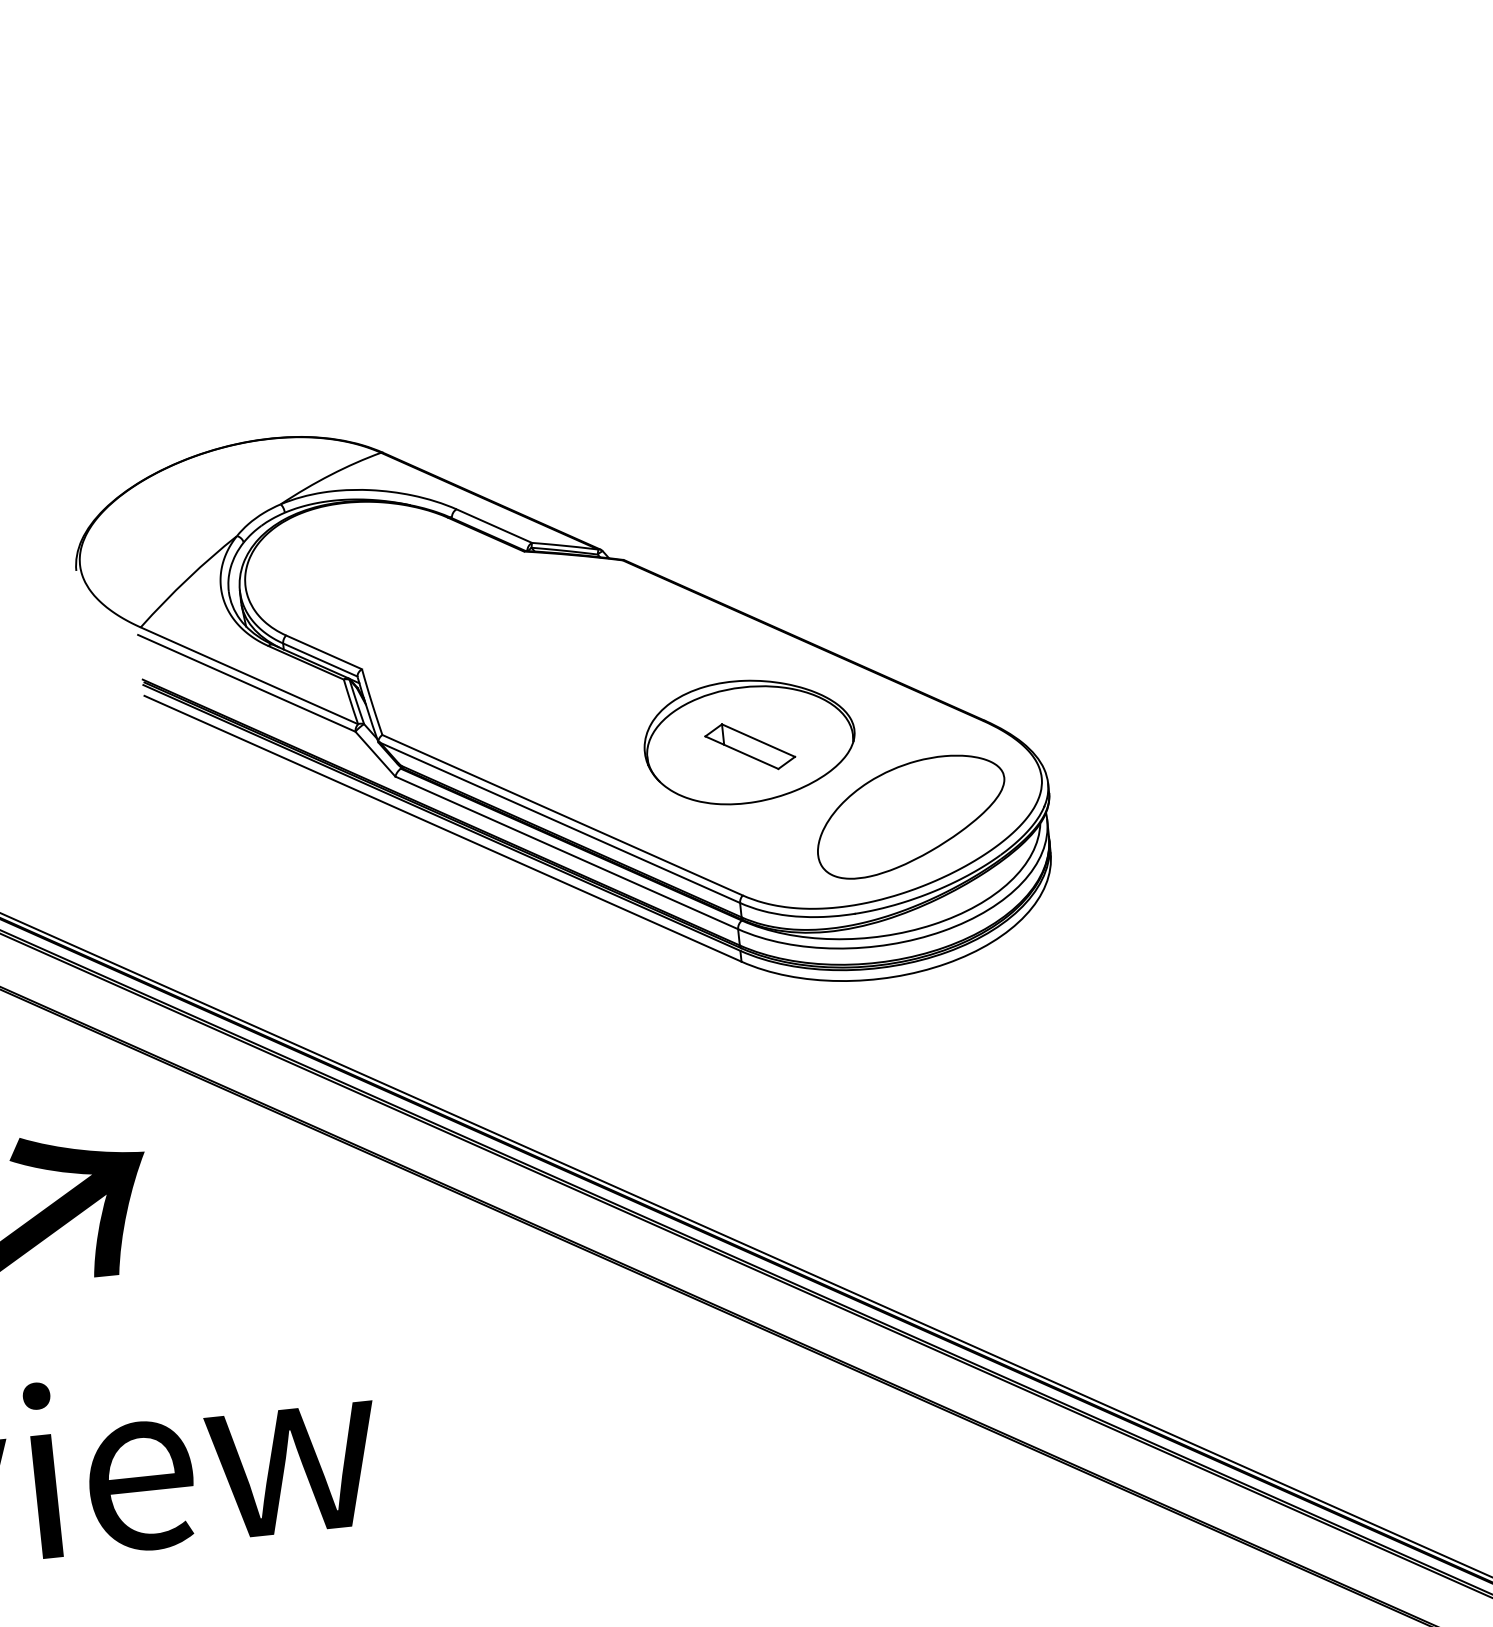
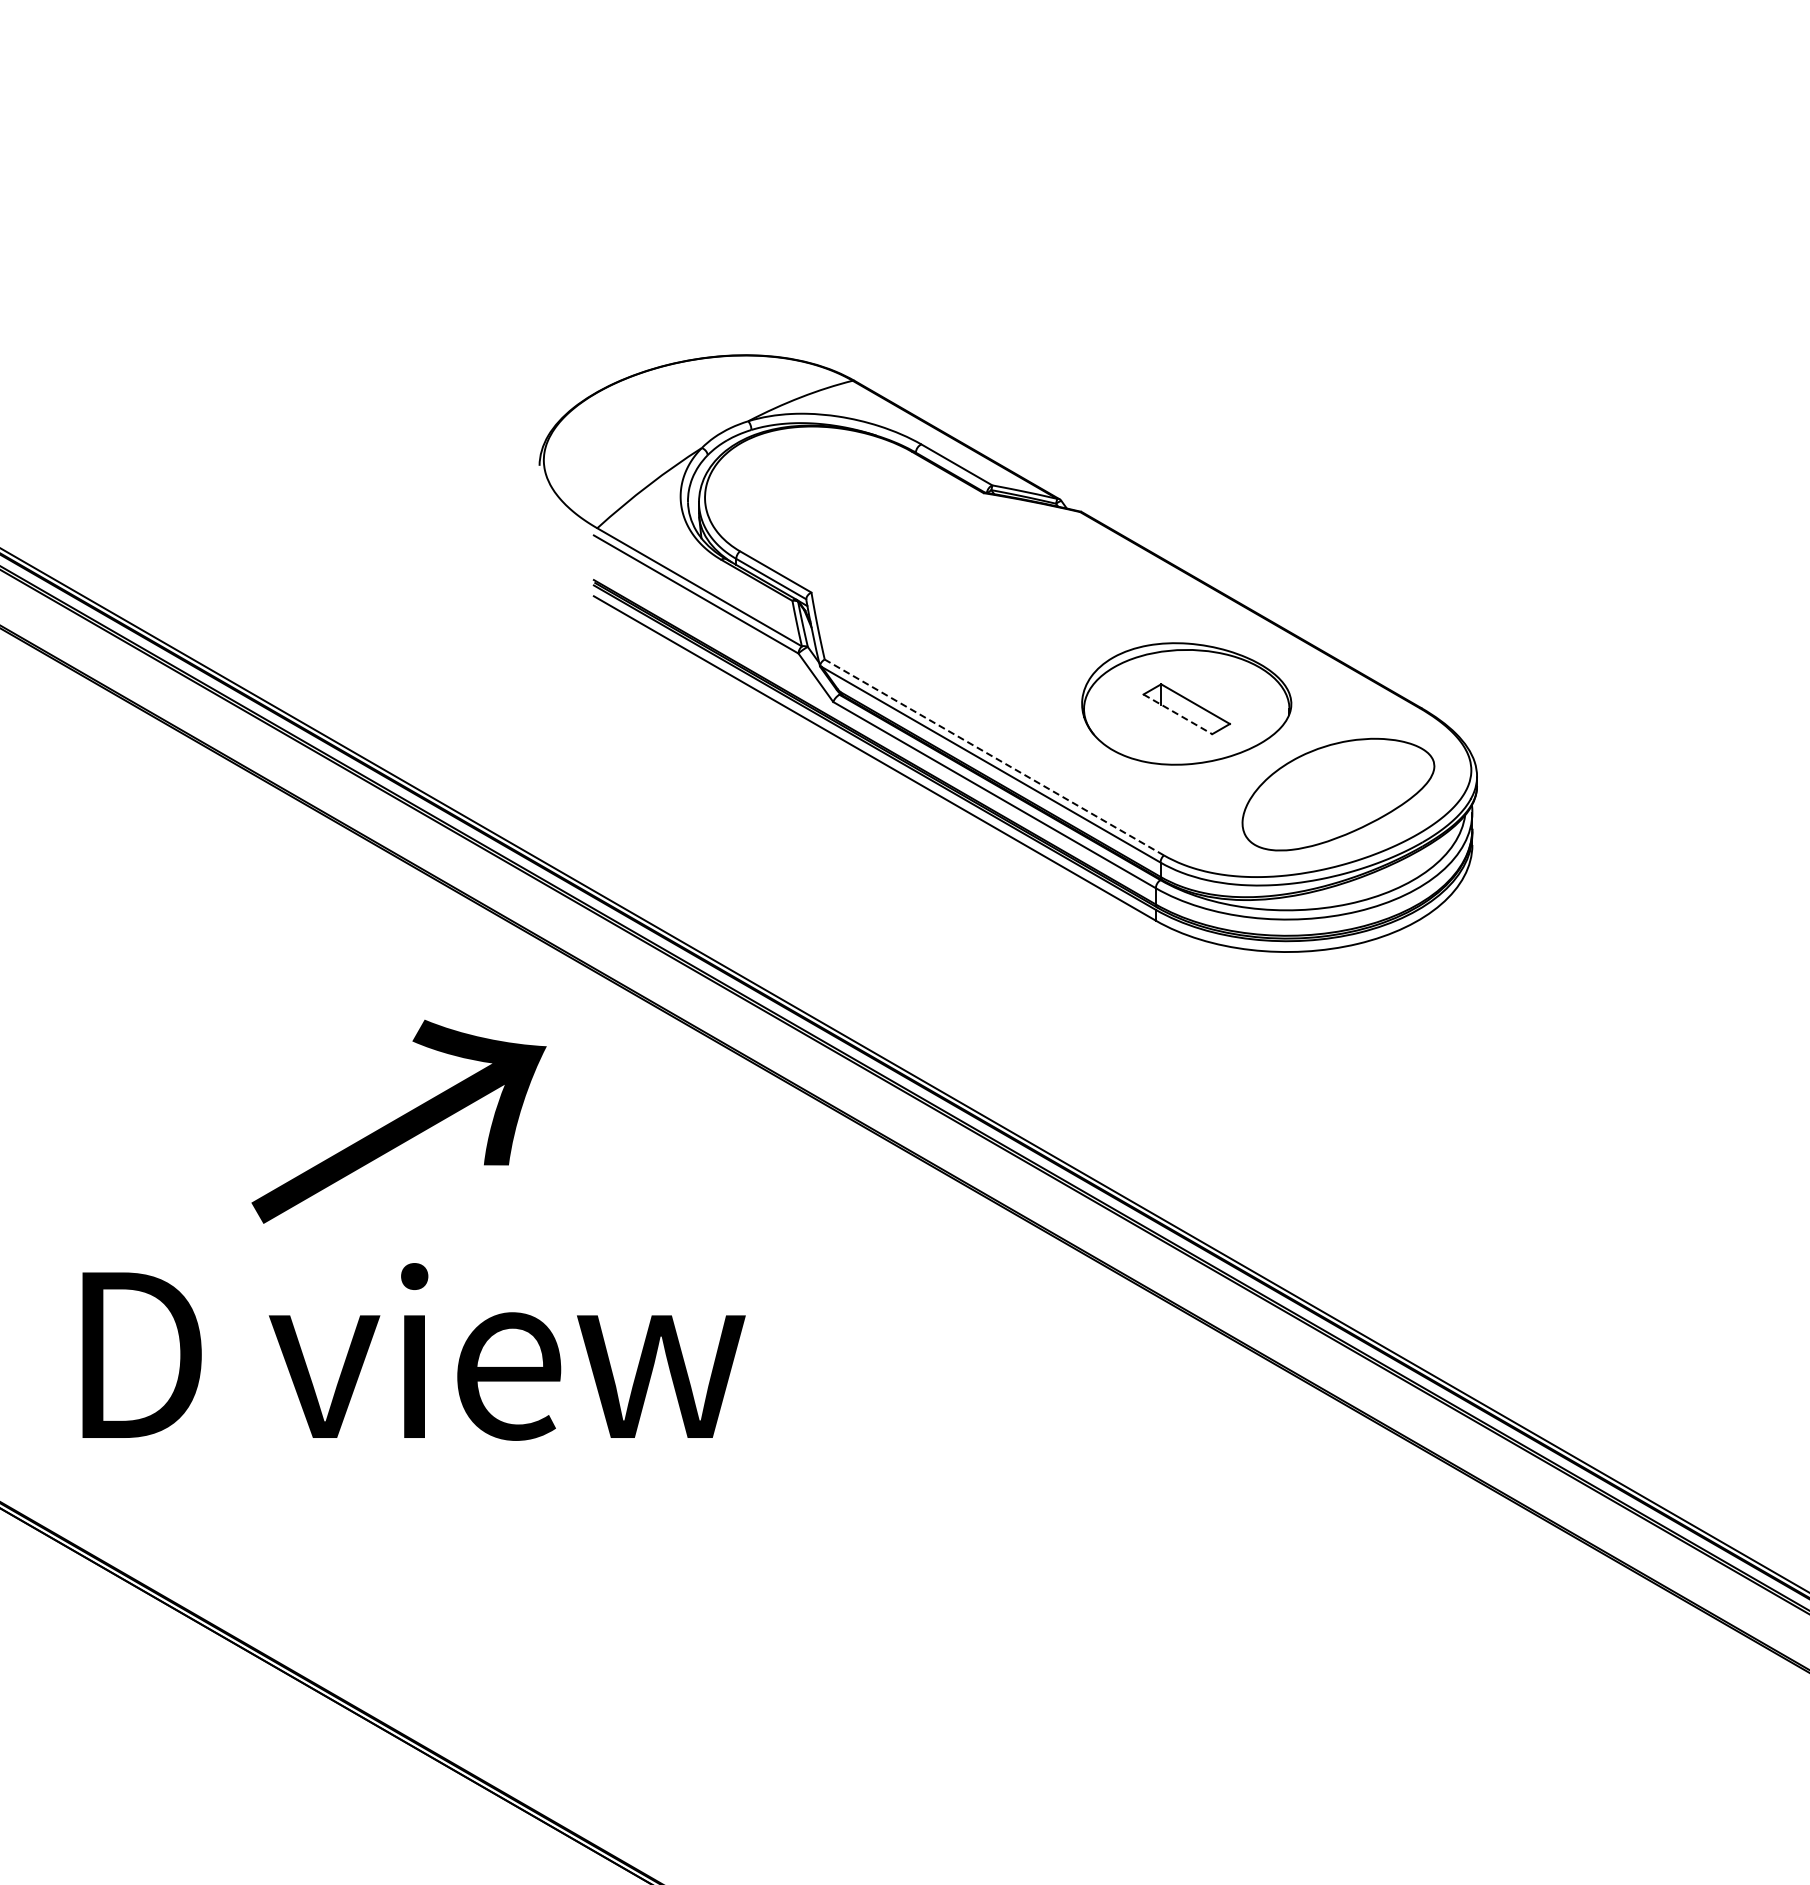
line: (741, 752) -> (1177, 714), solid -> dashed
line: (562, 815) -> (994, 757), solid -> dashed

